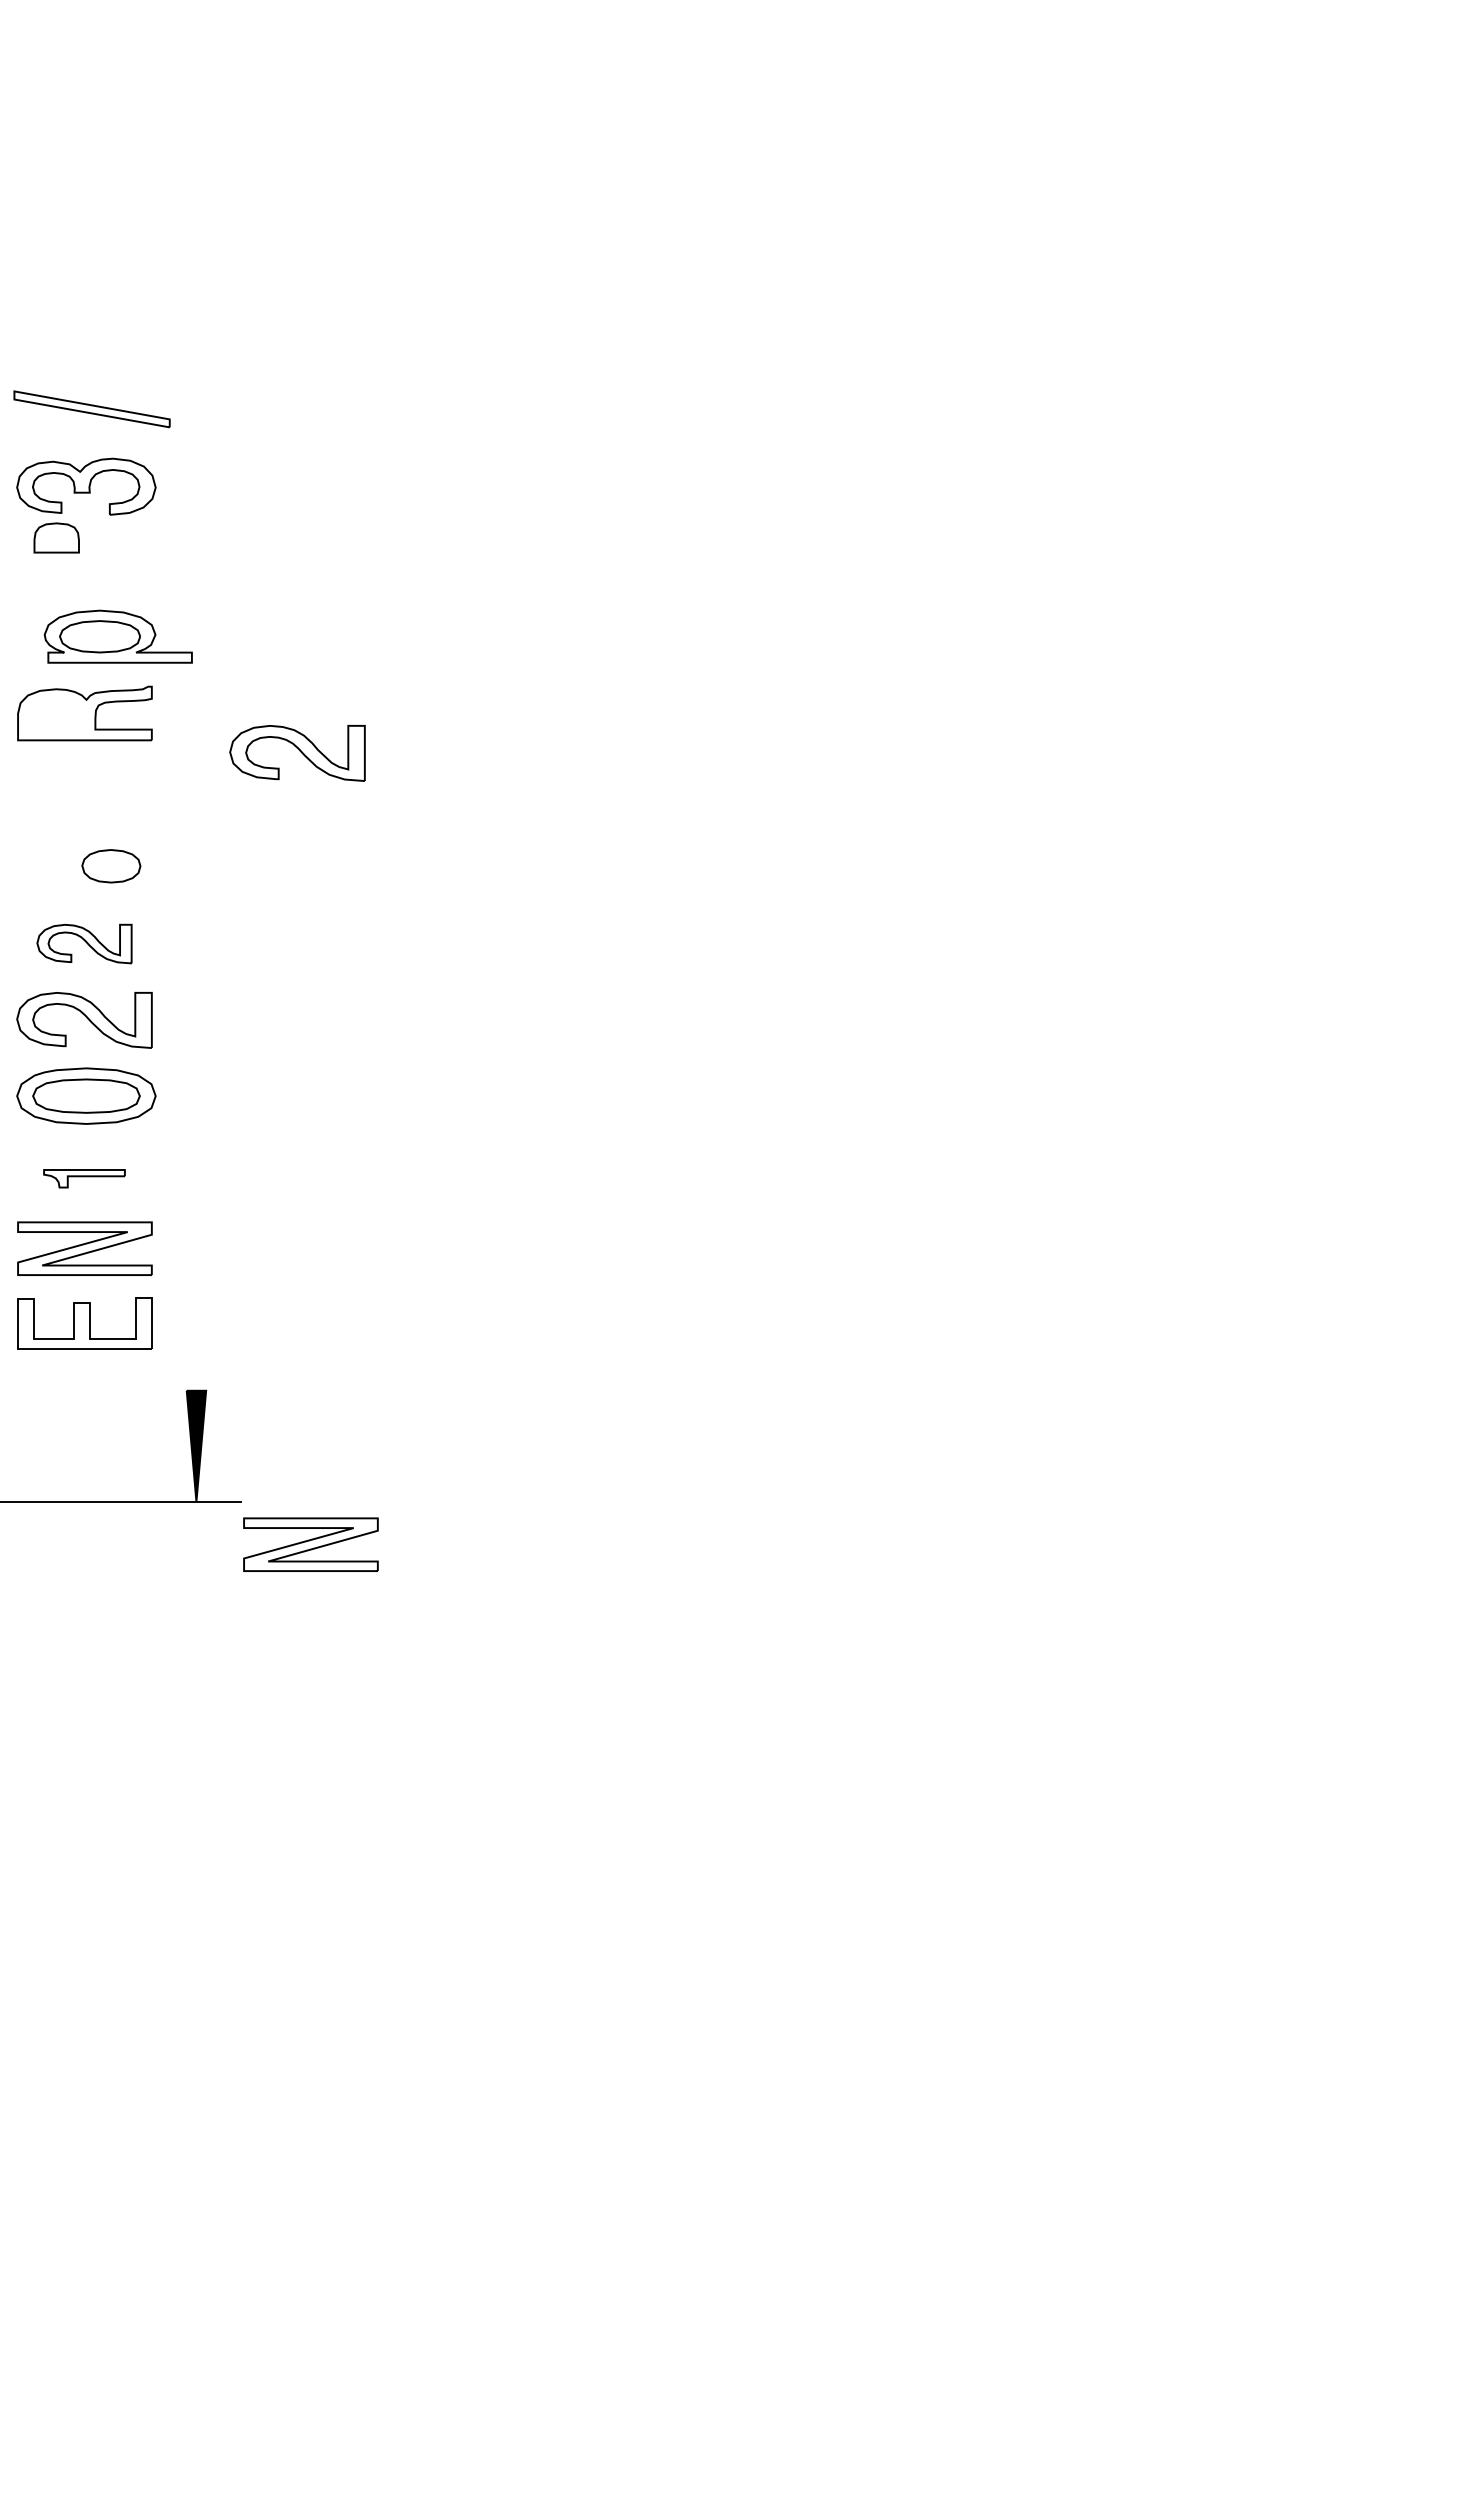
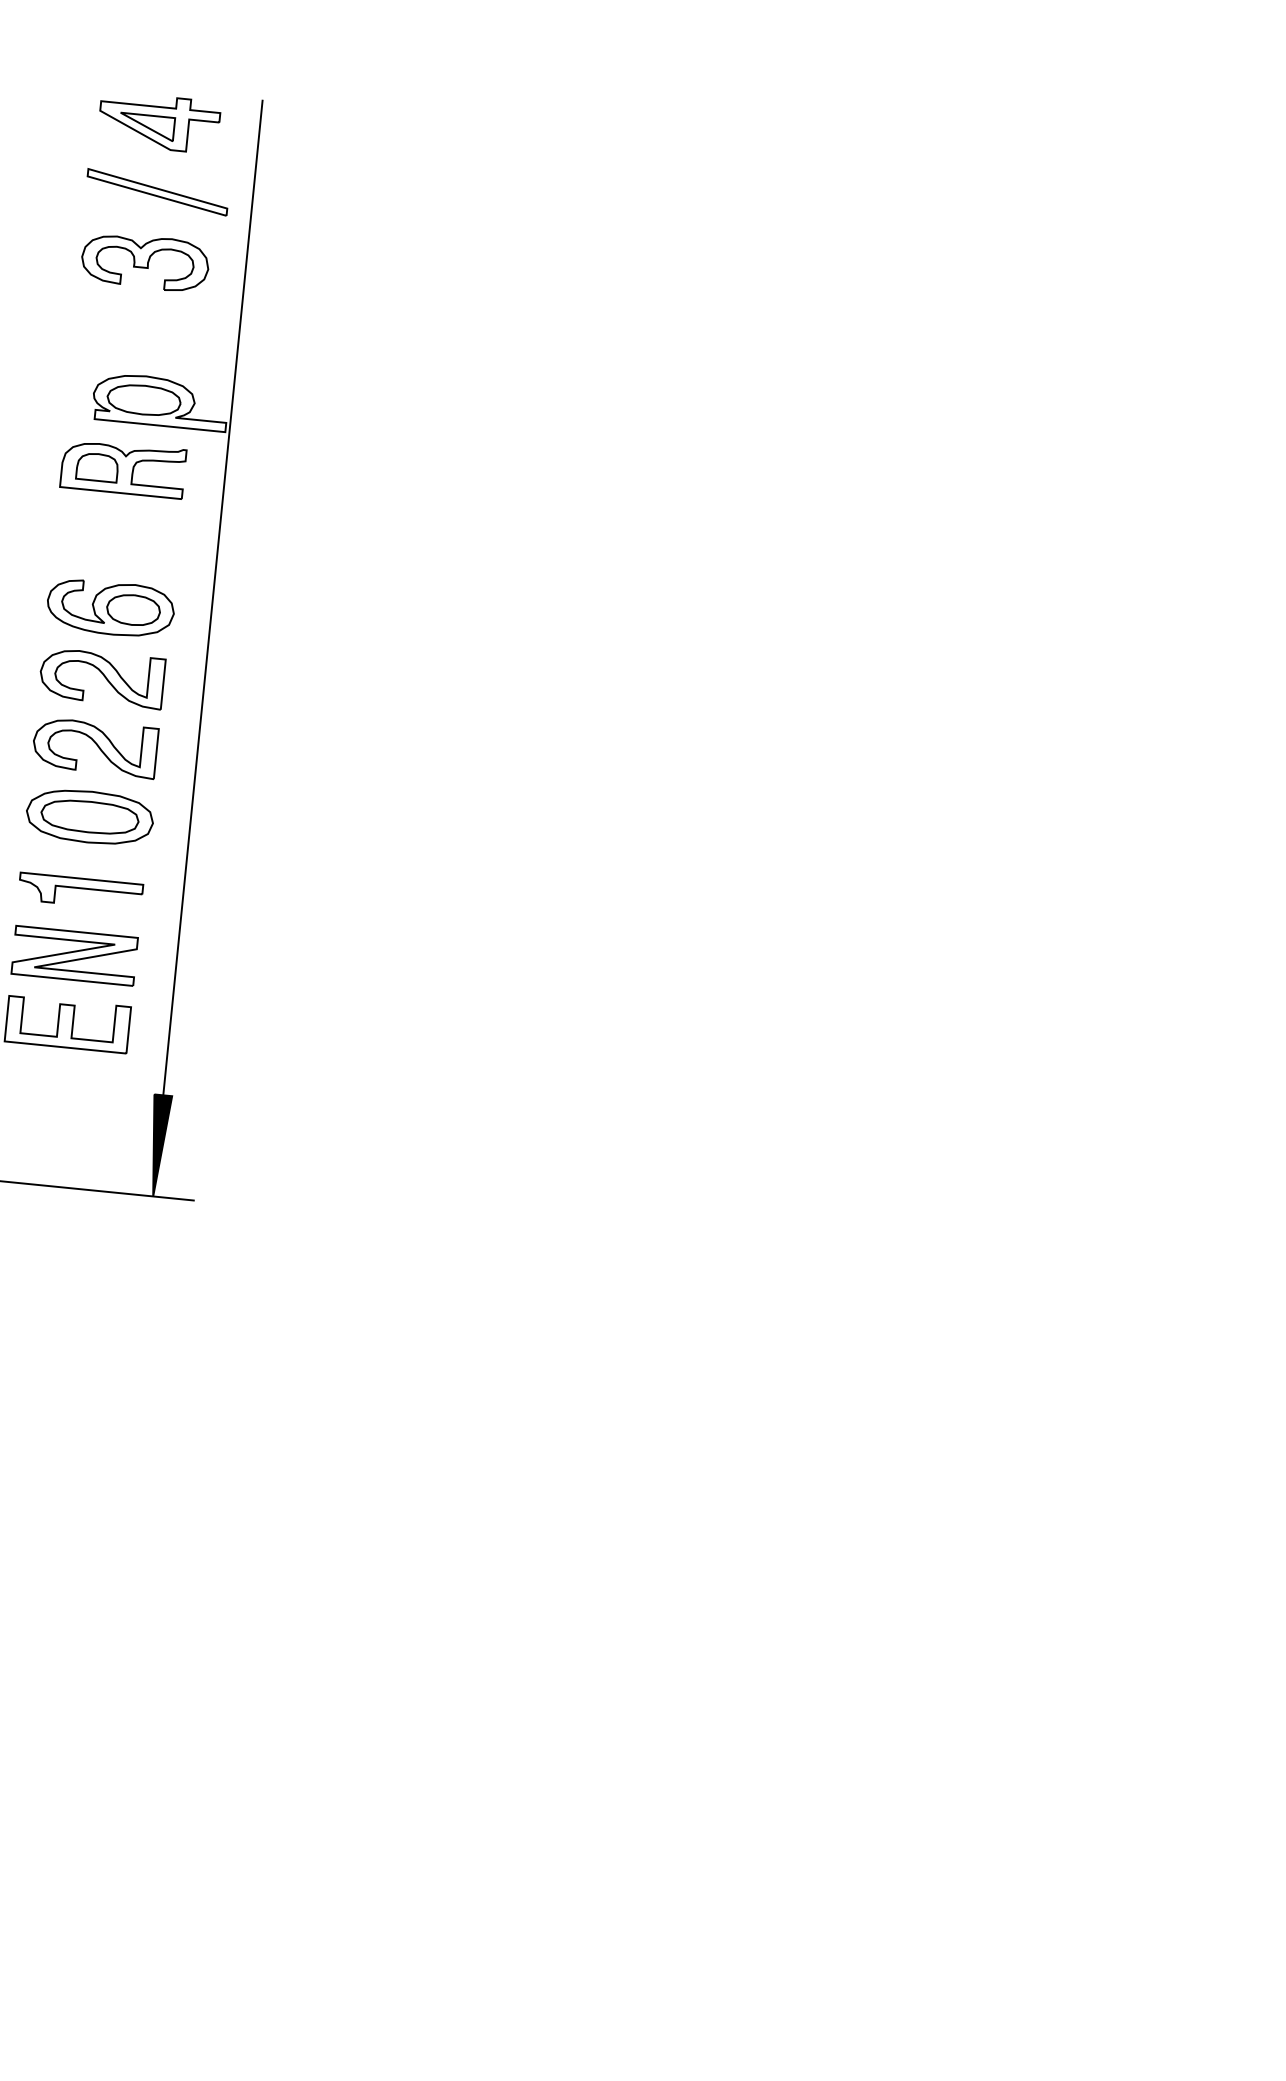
part: (86, 332) -> (159, 121), added
part: (56, 537) -> (97, 466), moved
part: (297, 753) -> (313, 524), removed
line: (196, 844) -> (212, 598), added
part: (86, 866) -> (110, 608), added
part: (84, 943) -> (102, 677), size x1.43
part: (84, 1178) -> (80, 891), size x1.67
part: (310, 1544) -> (253, 1245), removed

